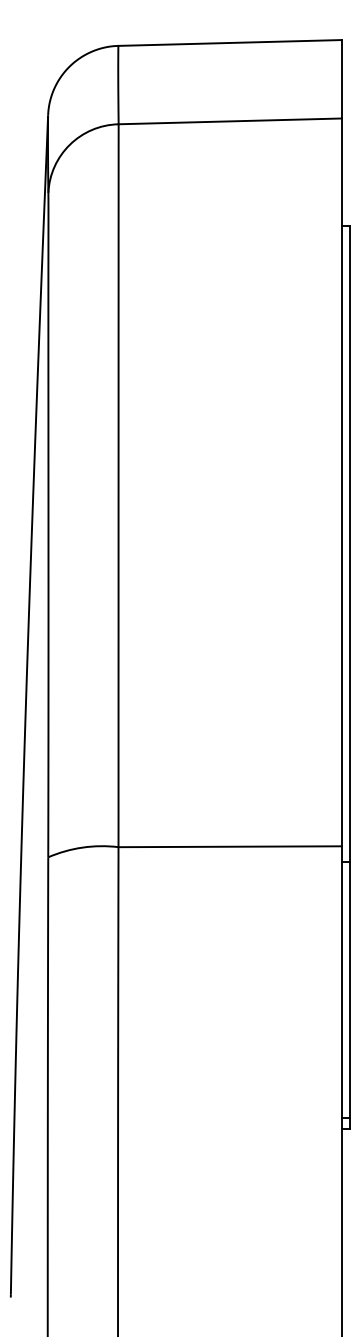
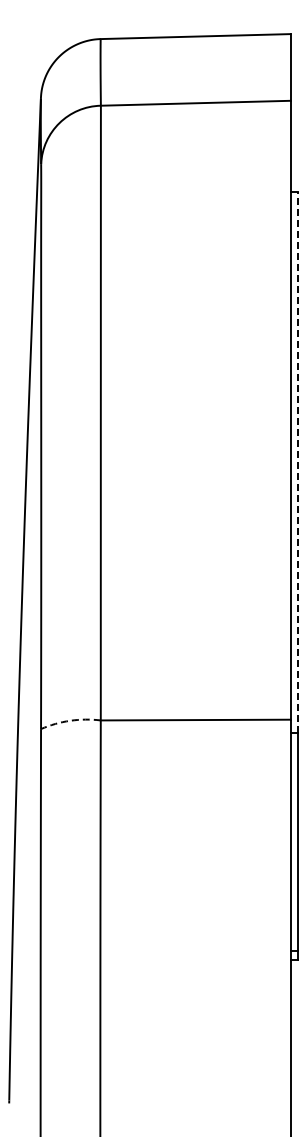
line: (349, 543) -> (297, 462), solid -> dashed
arc: (82, 847) -> (70, 720), solid -> dashed

